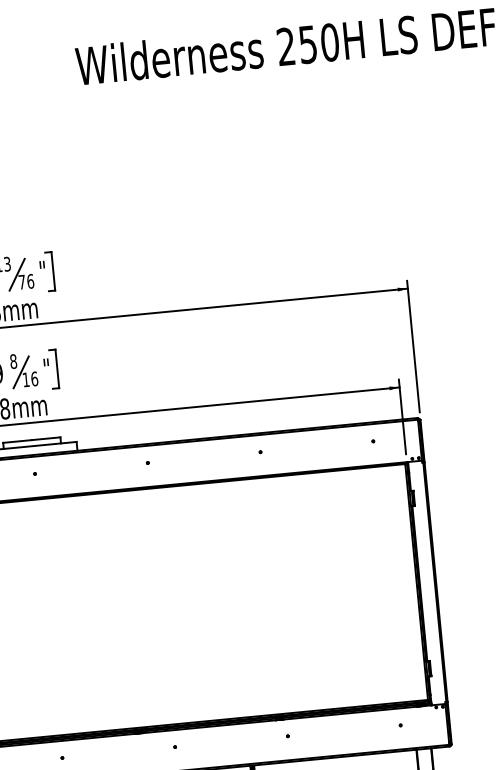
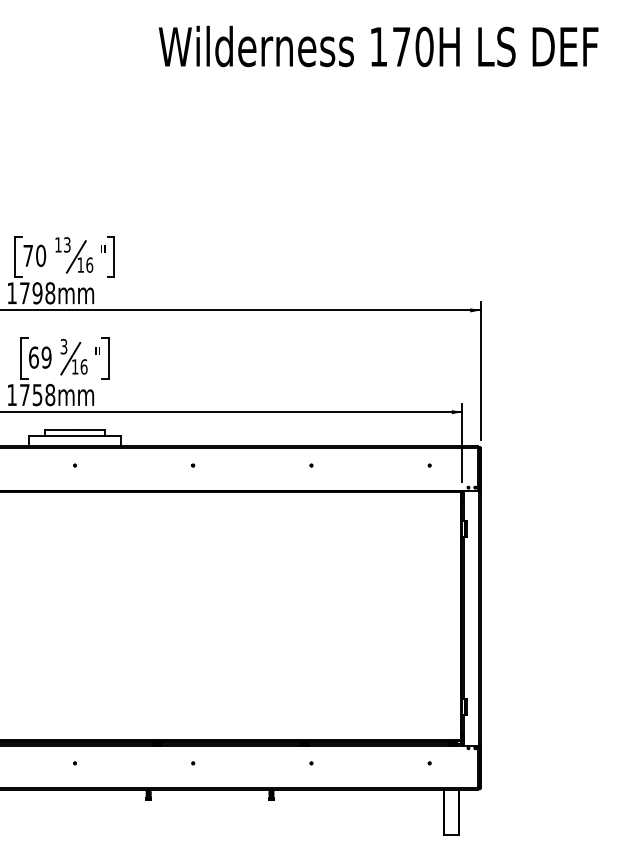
text: (297, 45) -> (390, 46), 250H -> 170H
text: (21, 281) -> (80, 264), 76 -> 16
text: (13, 361) -> (63, 346), 8 -> 3

